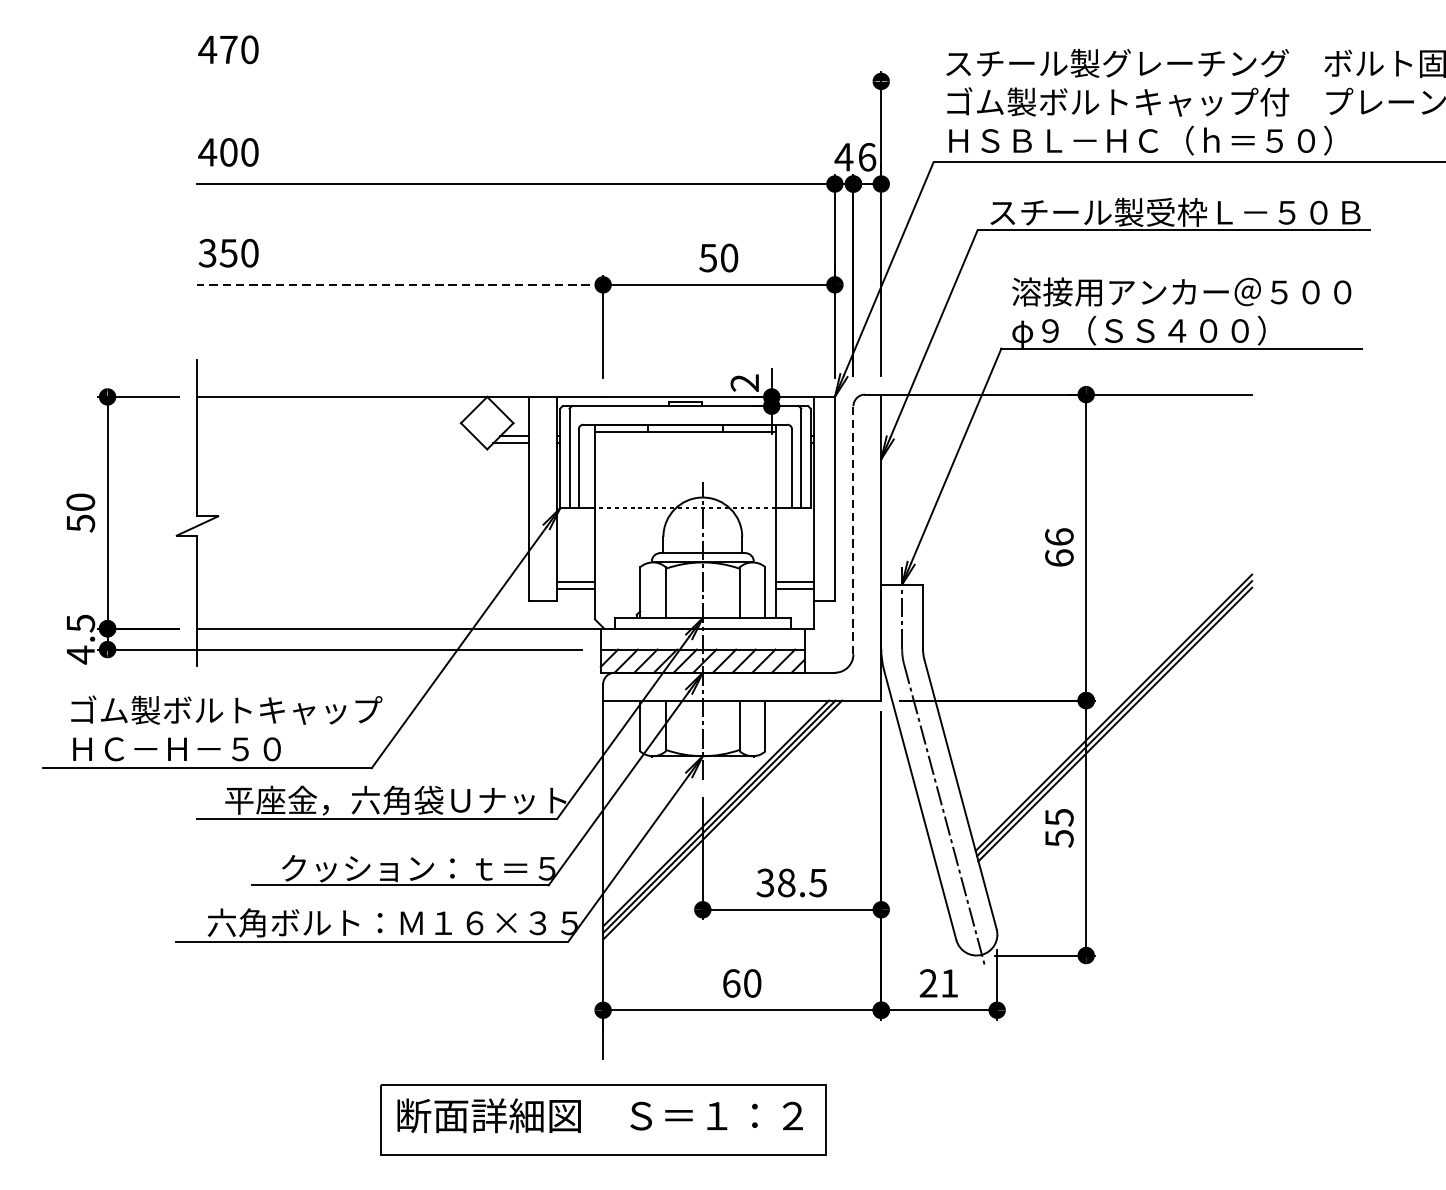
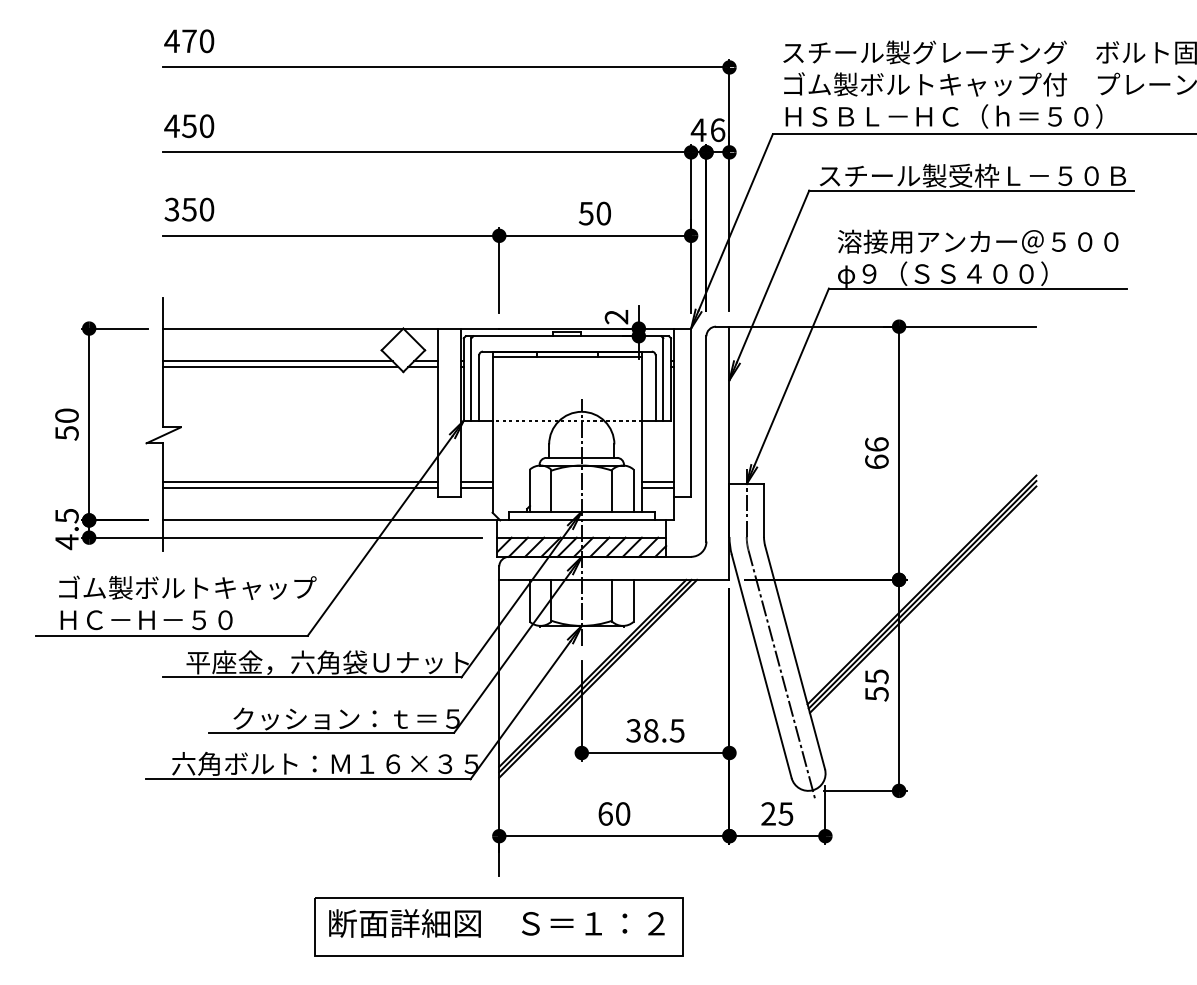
line: (539, 81) -> (446, 67), added
text: (228, 151) -> (189, 125), 400 -> 450
line: (400, 284) -> (331, 235), dashed -> solid
line: (335, 436) -> (277, 361), added
line: (338, 442) -> (280, 366), added
line: (853, 529) -> (706, 438), dashed -> solid
line: (362, 582) -> (300, 482), added
line: (362, 588) -> (300, 487), added
text: (948, 982) -> (785, 813), 21 -> 25

